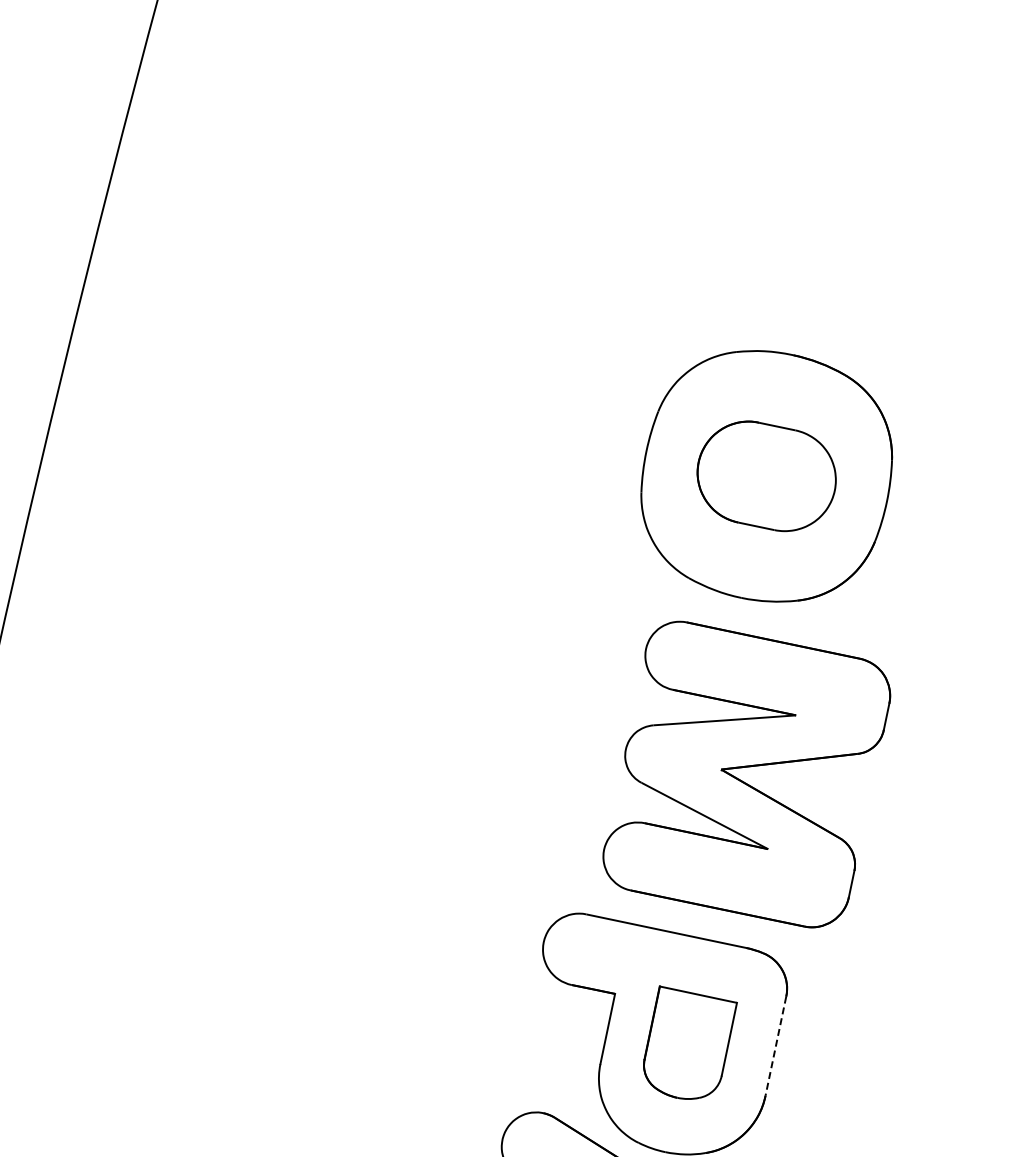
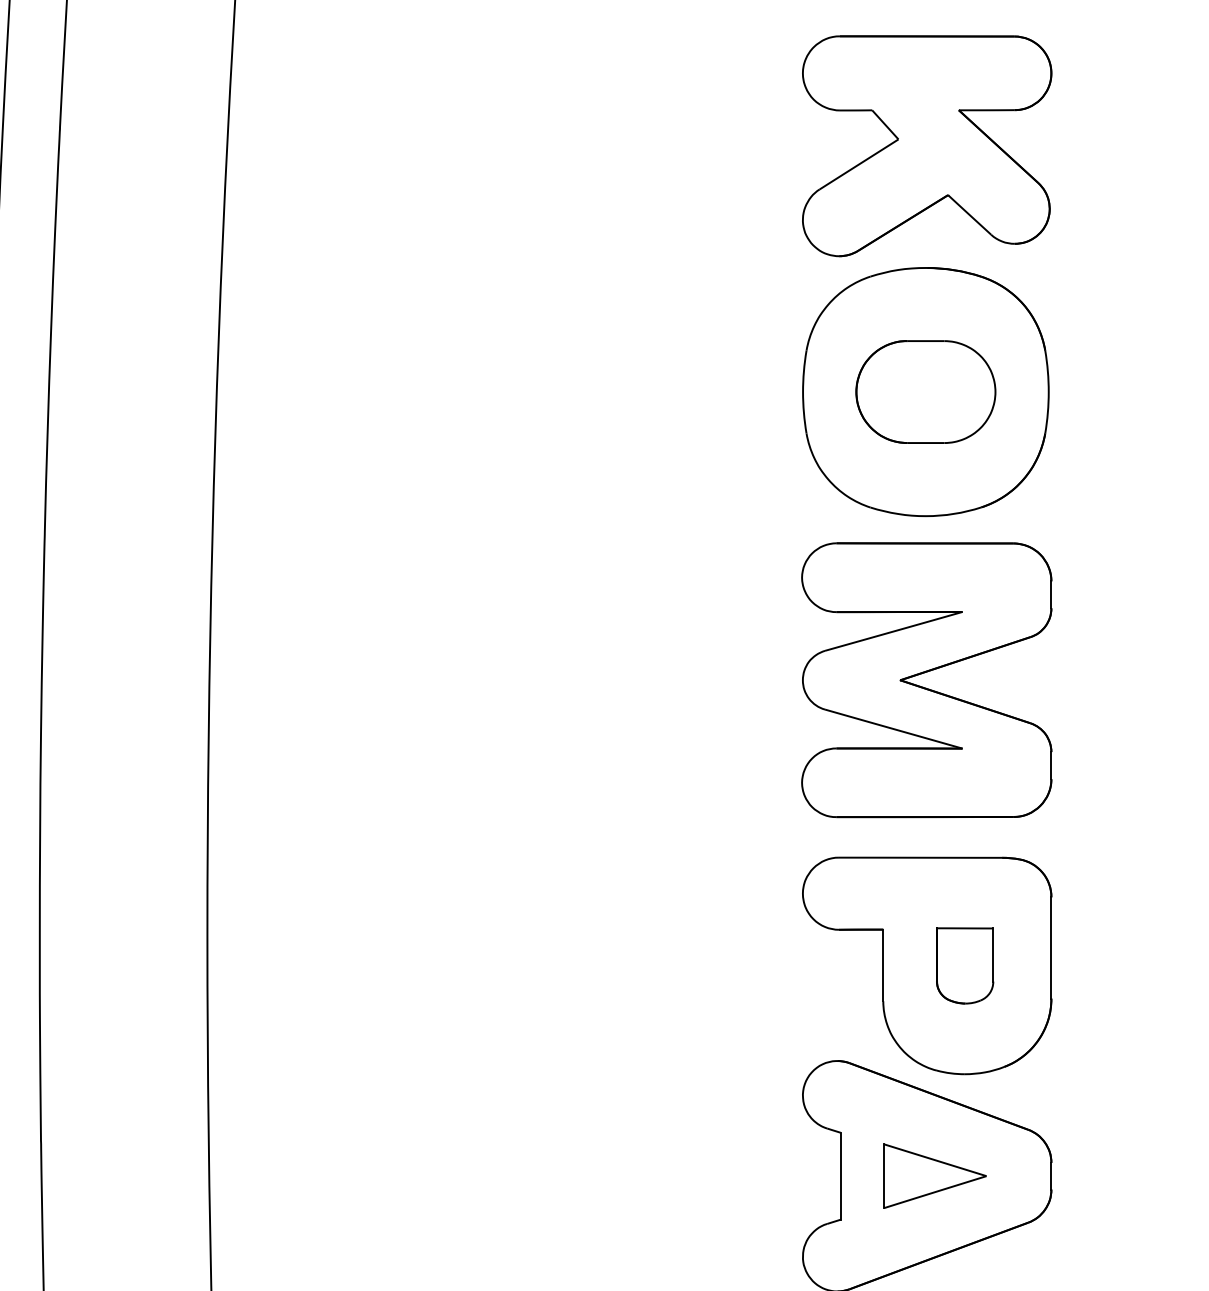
part: (818, 236) -> (927, 146), added
part: (742, 780) -> (923, 686), moved
part: (688, 1045) -> (965, 965), size x0.71
line: (775, 1046) -> (1051, 948), dashed -> solid

